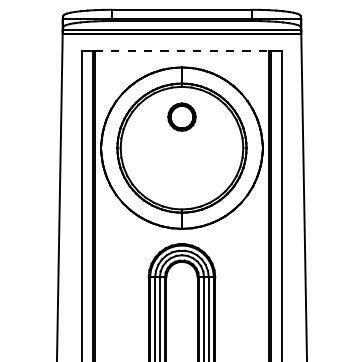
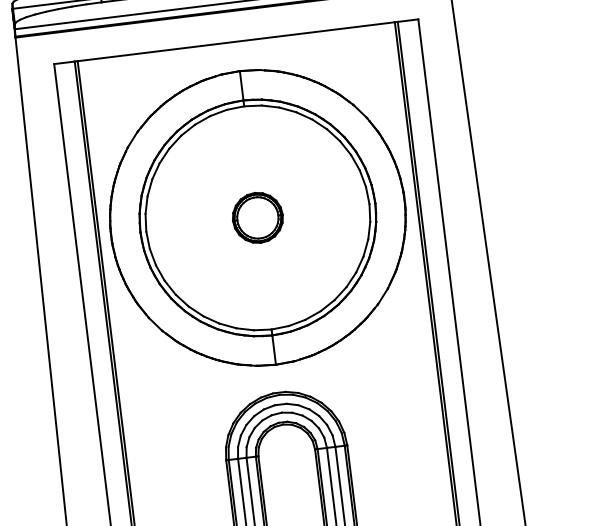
line: (182, 51) -> (237, 41), dashed -> solid
part: (181, 116) -> (256, 216), moved

